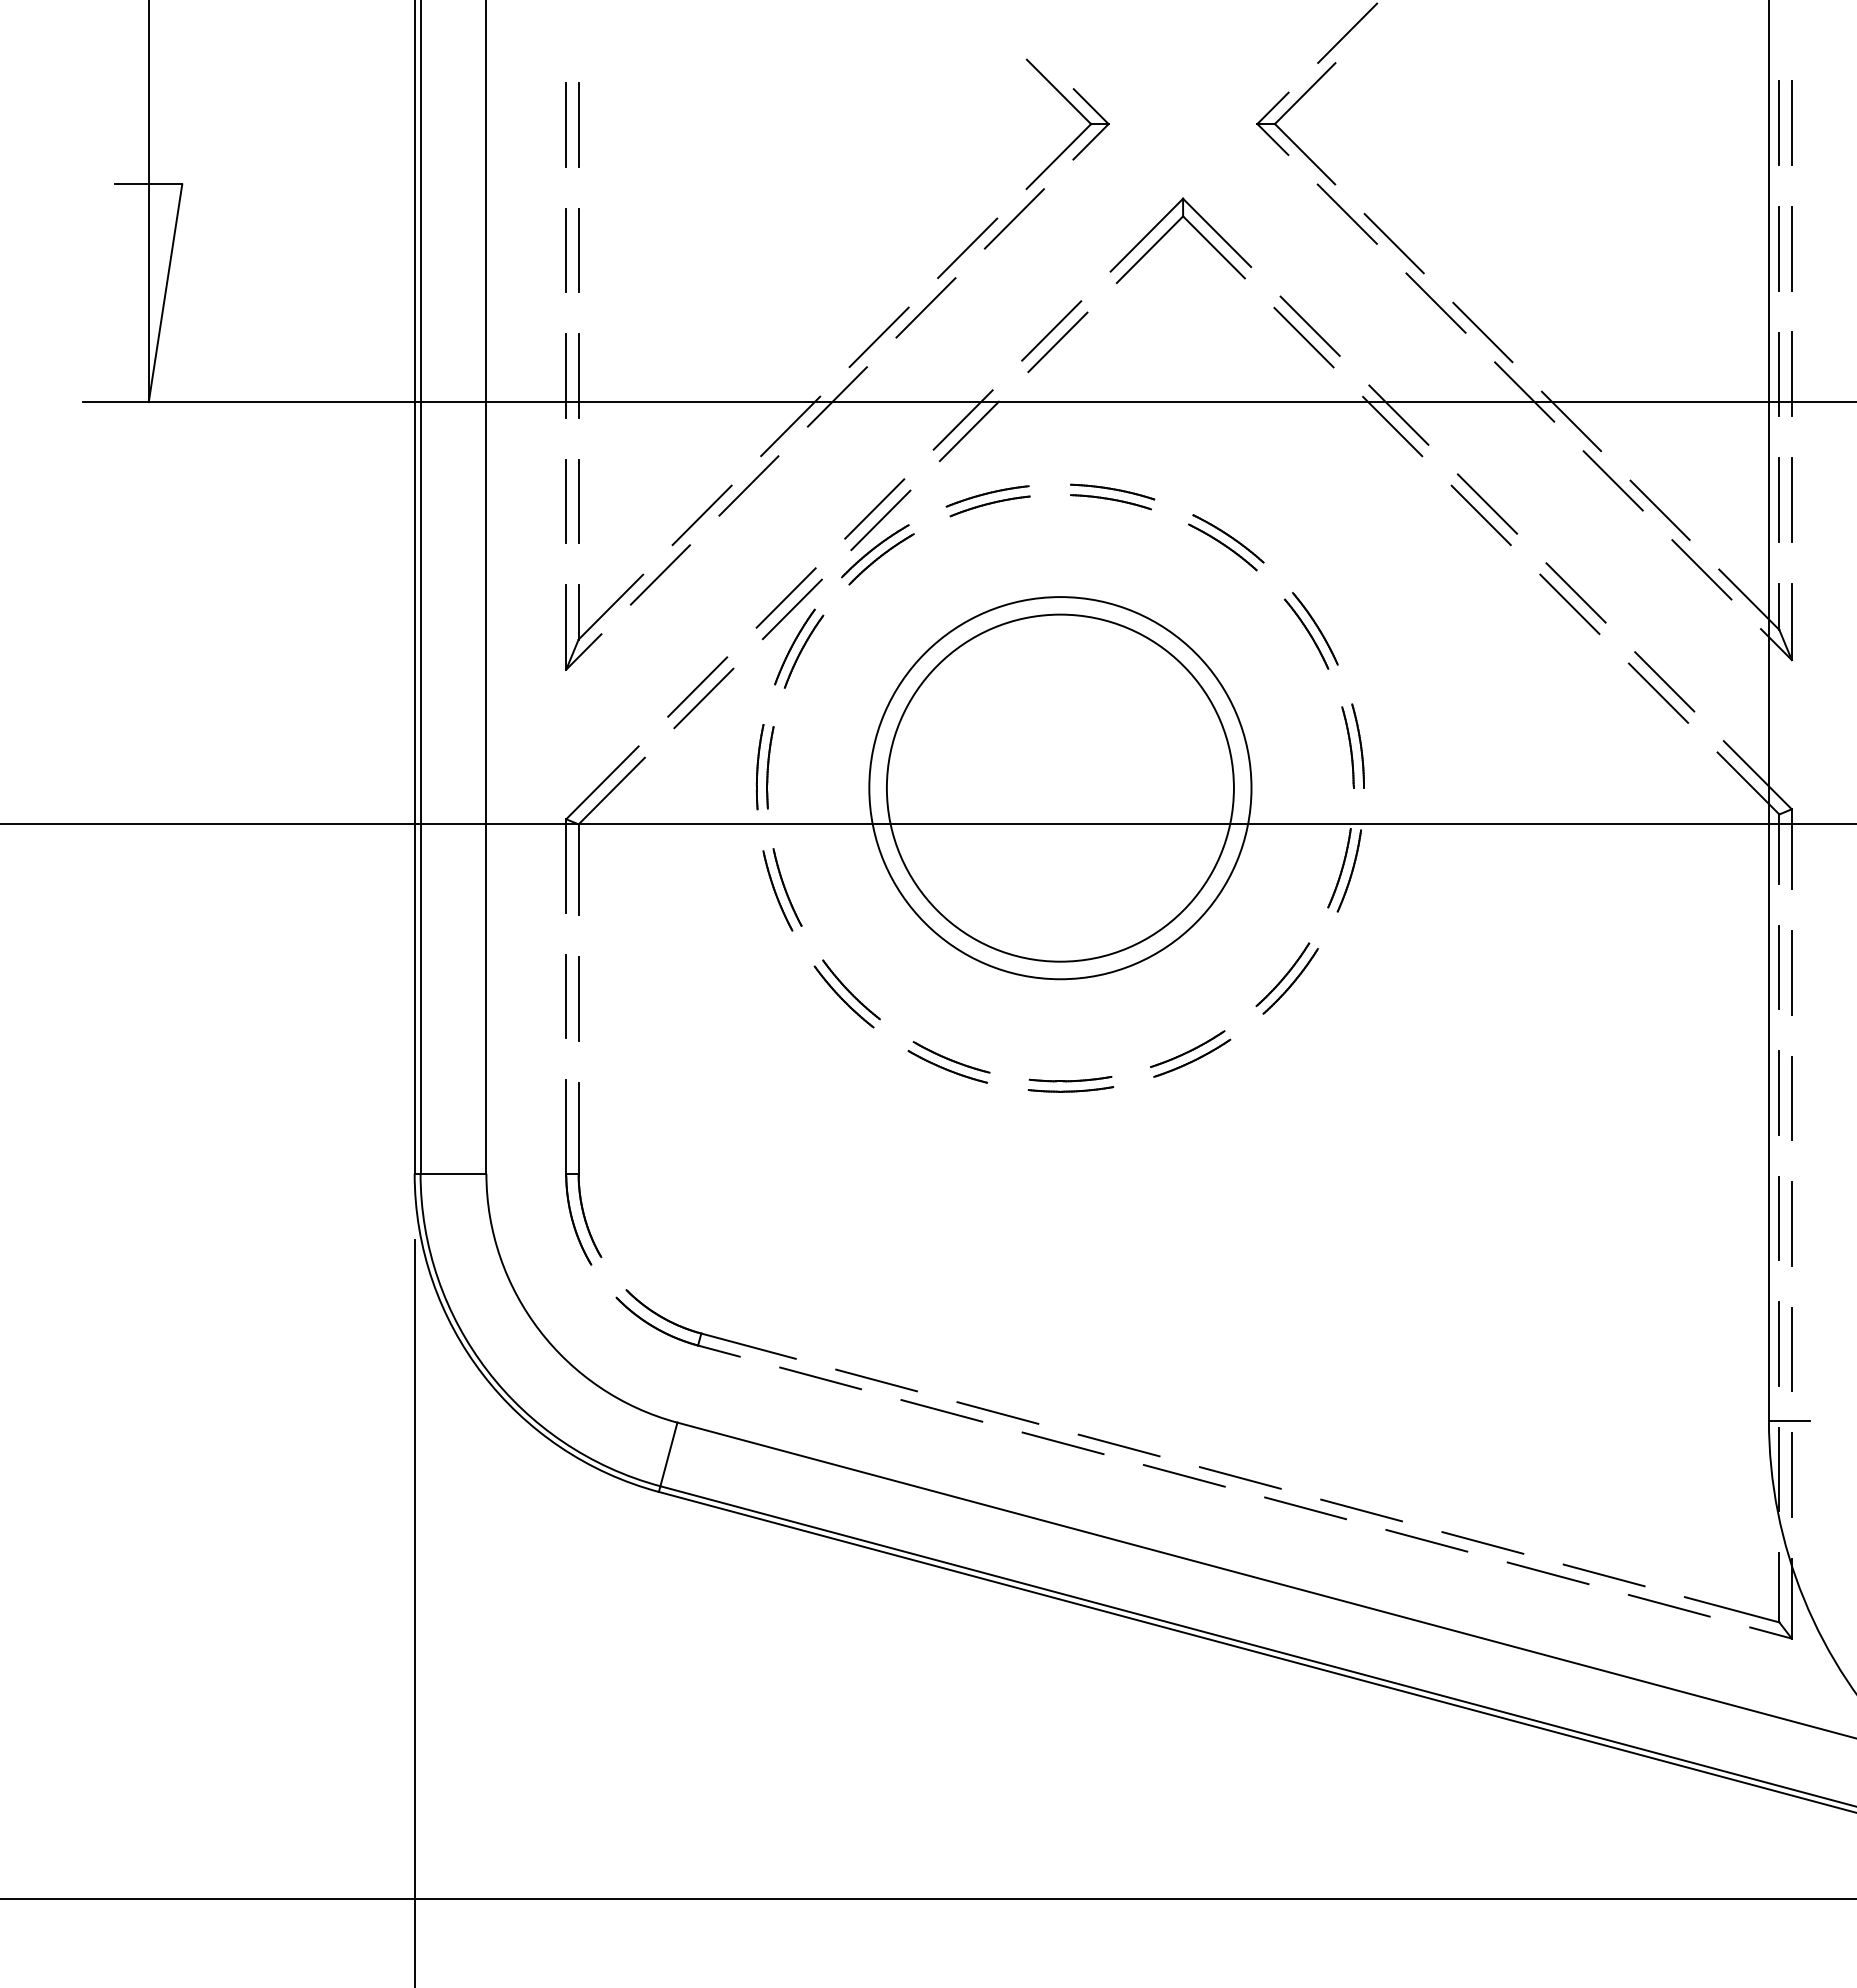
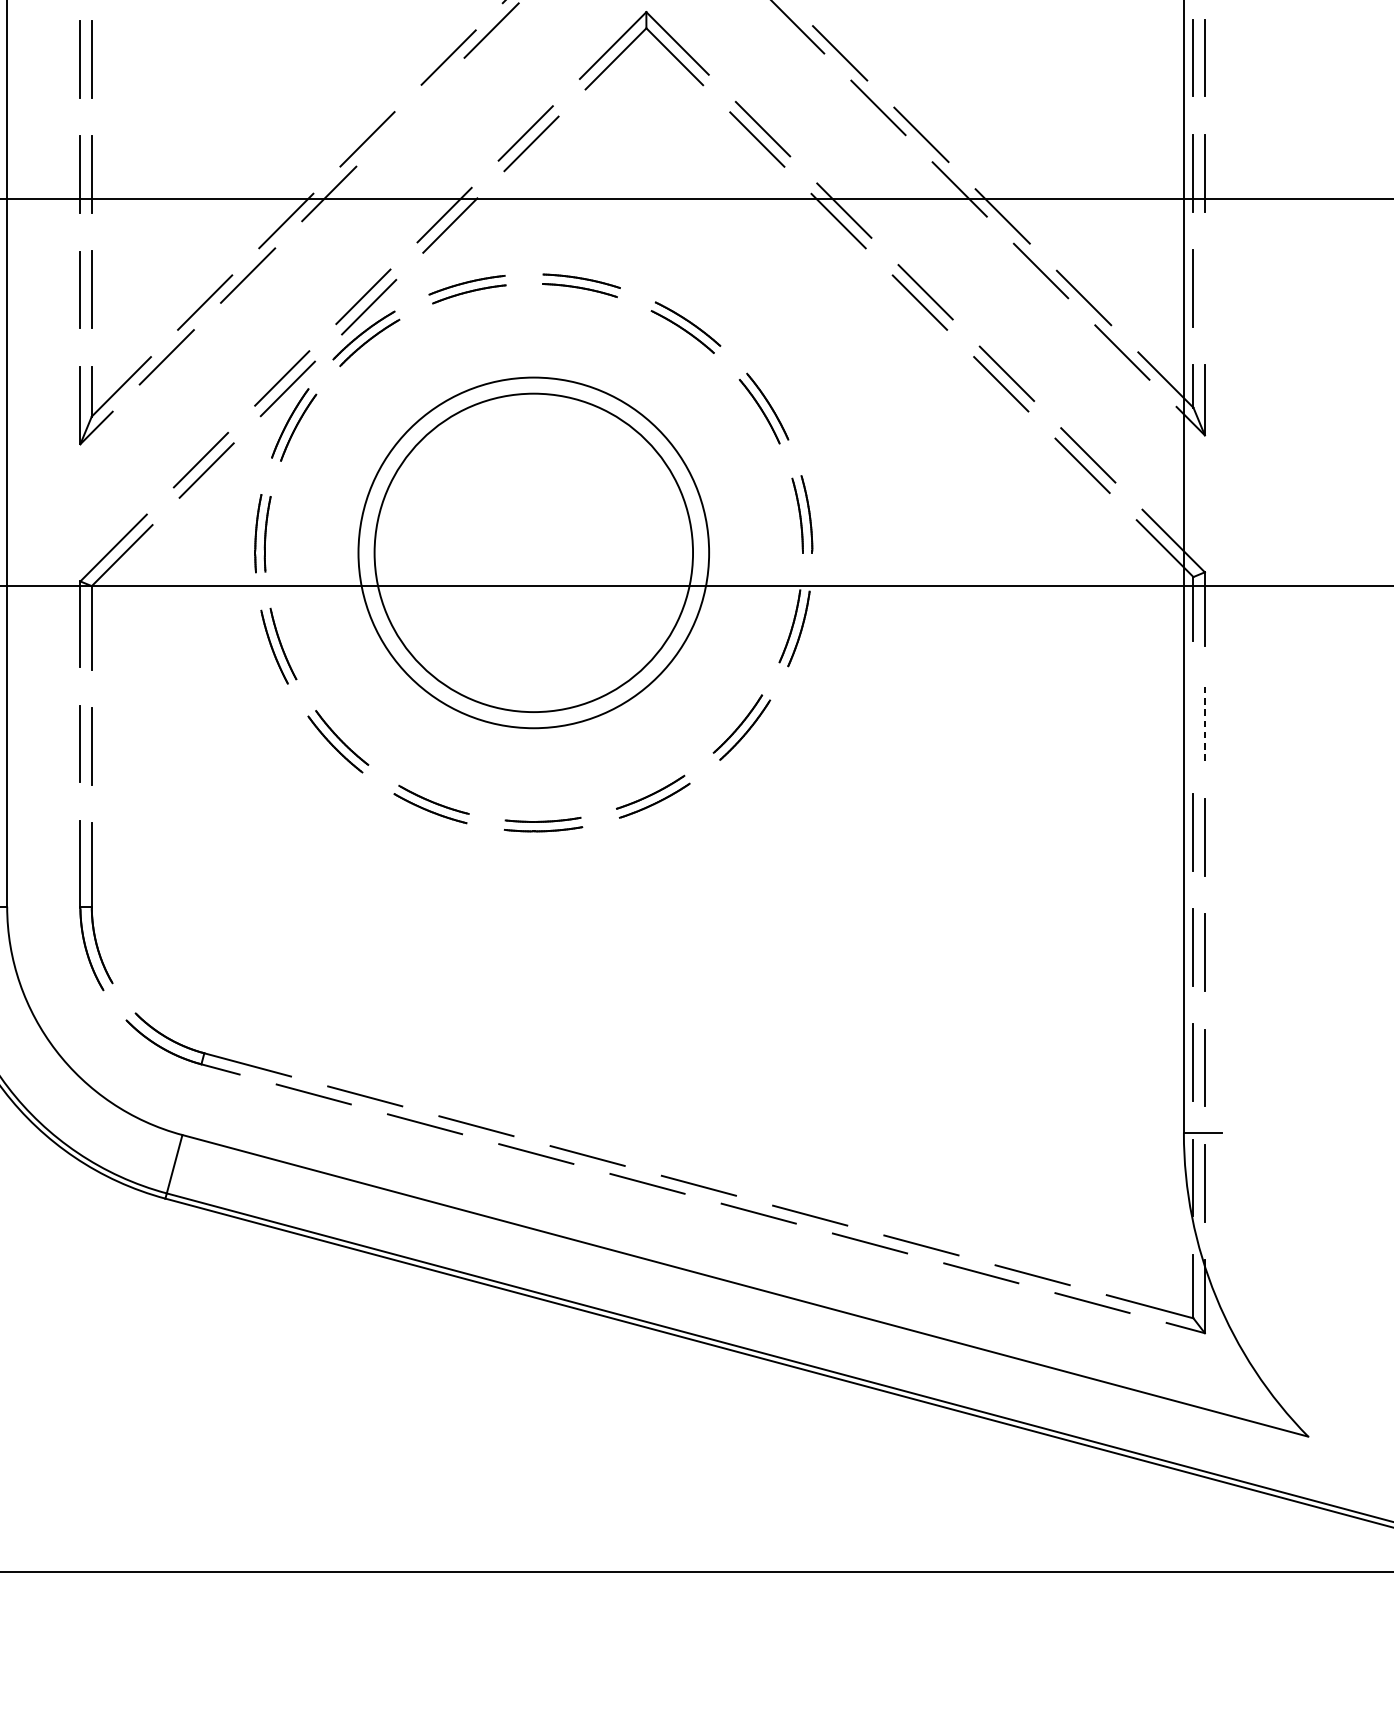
line: (925, 307) -> (410, 111), removed
line: (1791, 499) -> (1204, 288), removed
line: (1779, 967) -> (1193, 717), removed
line: (1791, 972) -> (1204, 722), solid -> dashed

